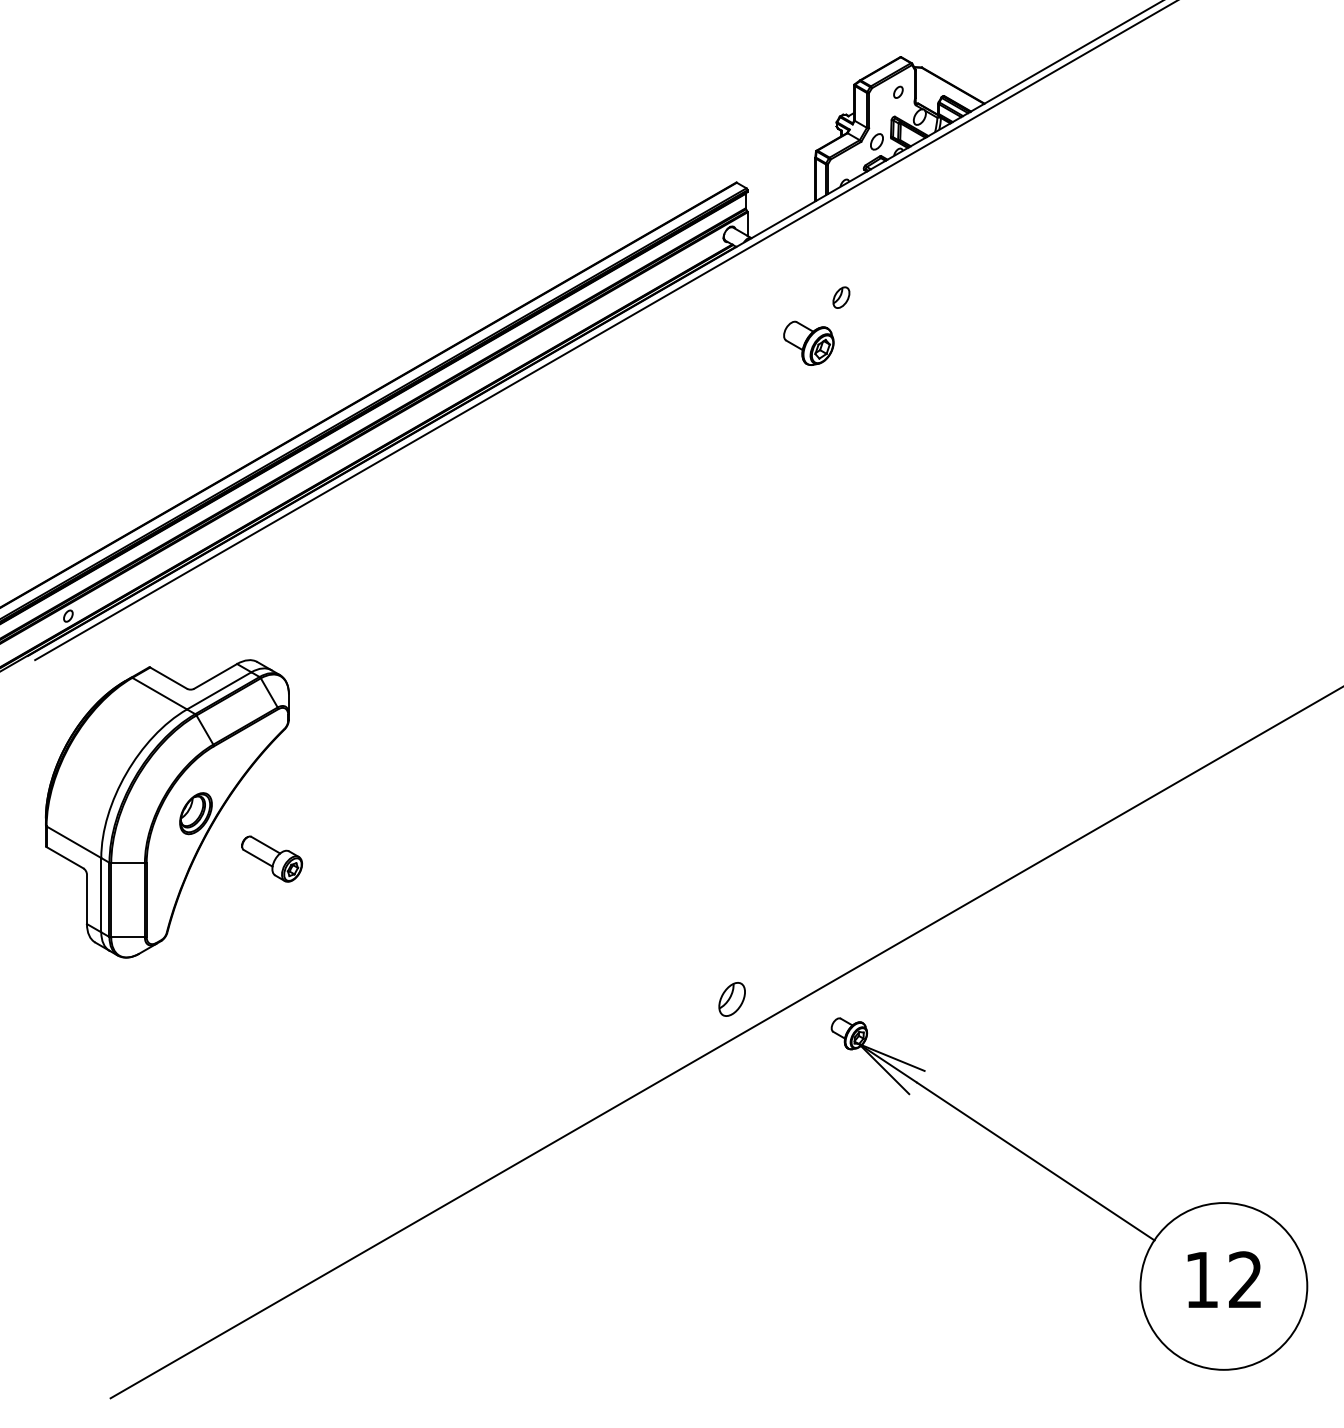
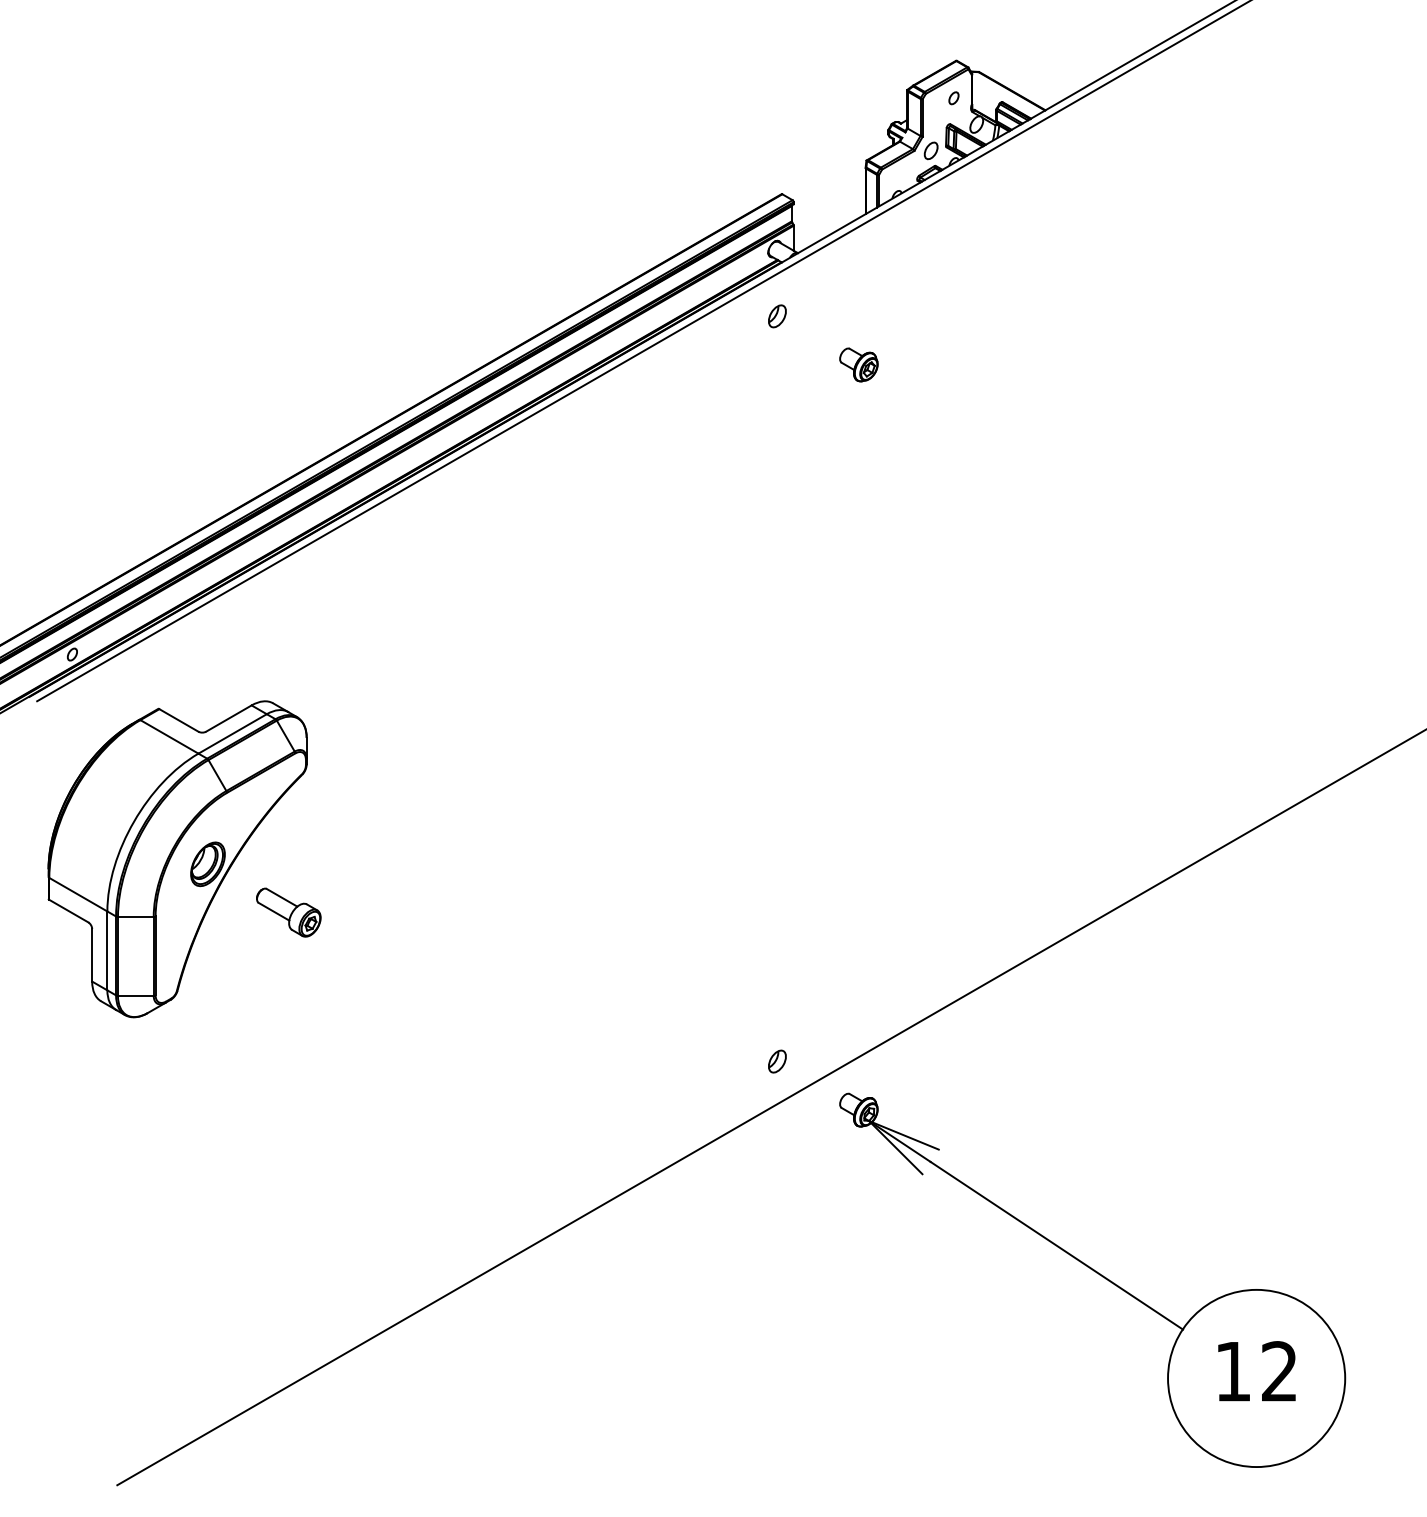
part: (841, 297) -> (777, 316), moved
part: (808, 343) -> (858, 364), size x0.71
part: (732, 999) -> (777, 1061), size x0.62
part: (1073, 1187) -> (1096, 1273), moved

